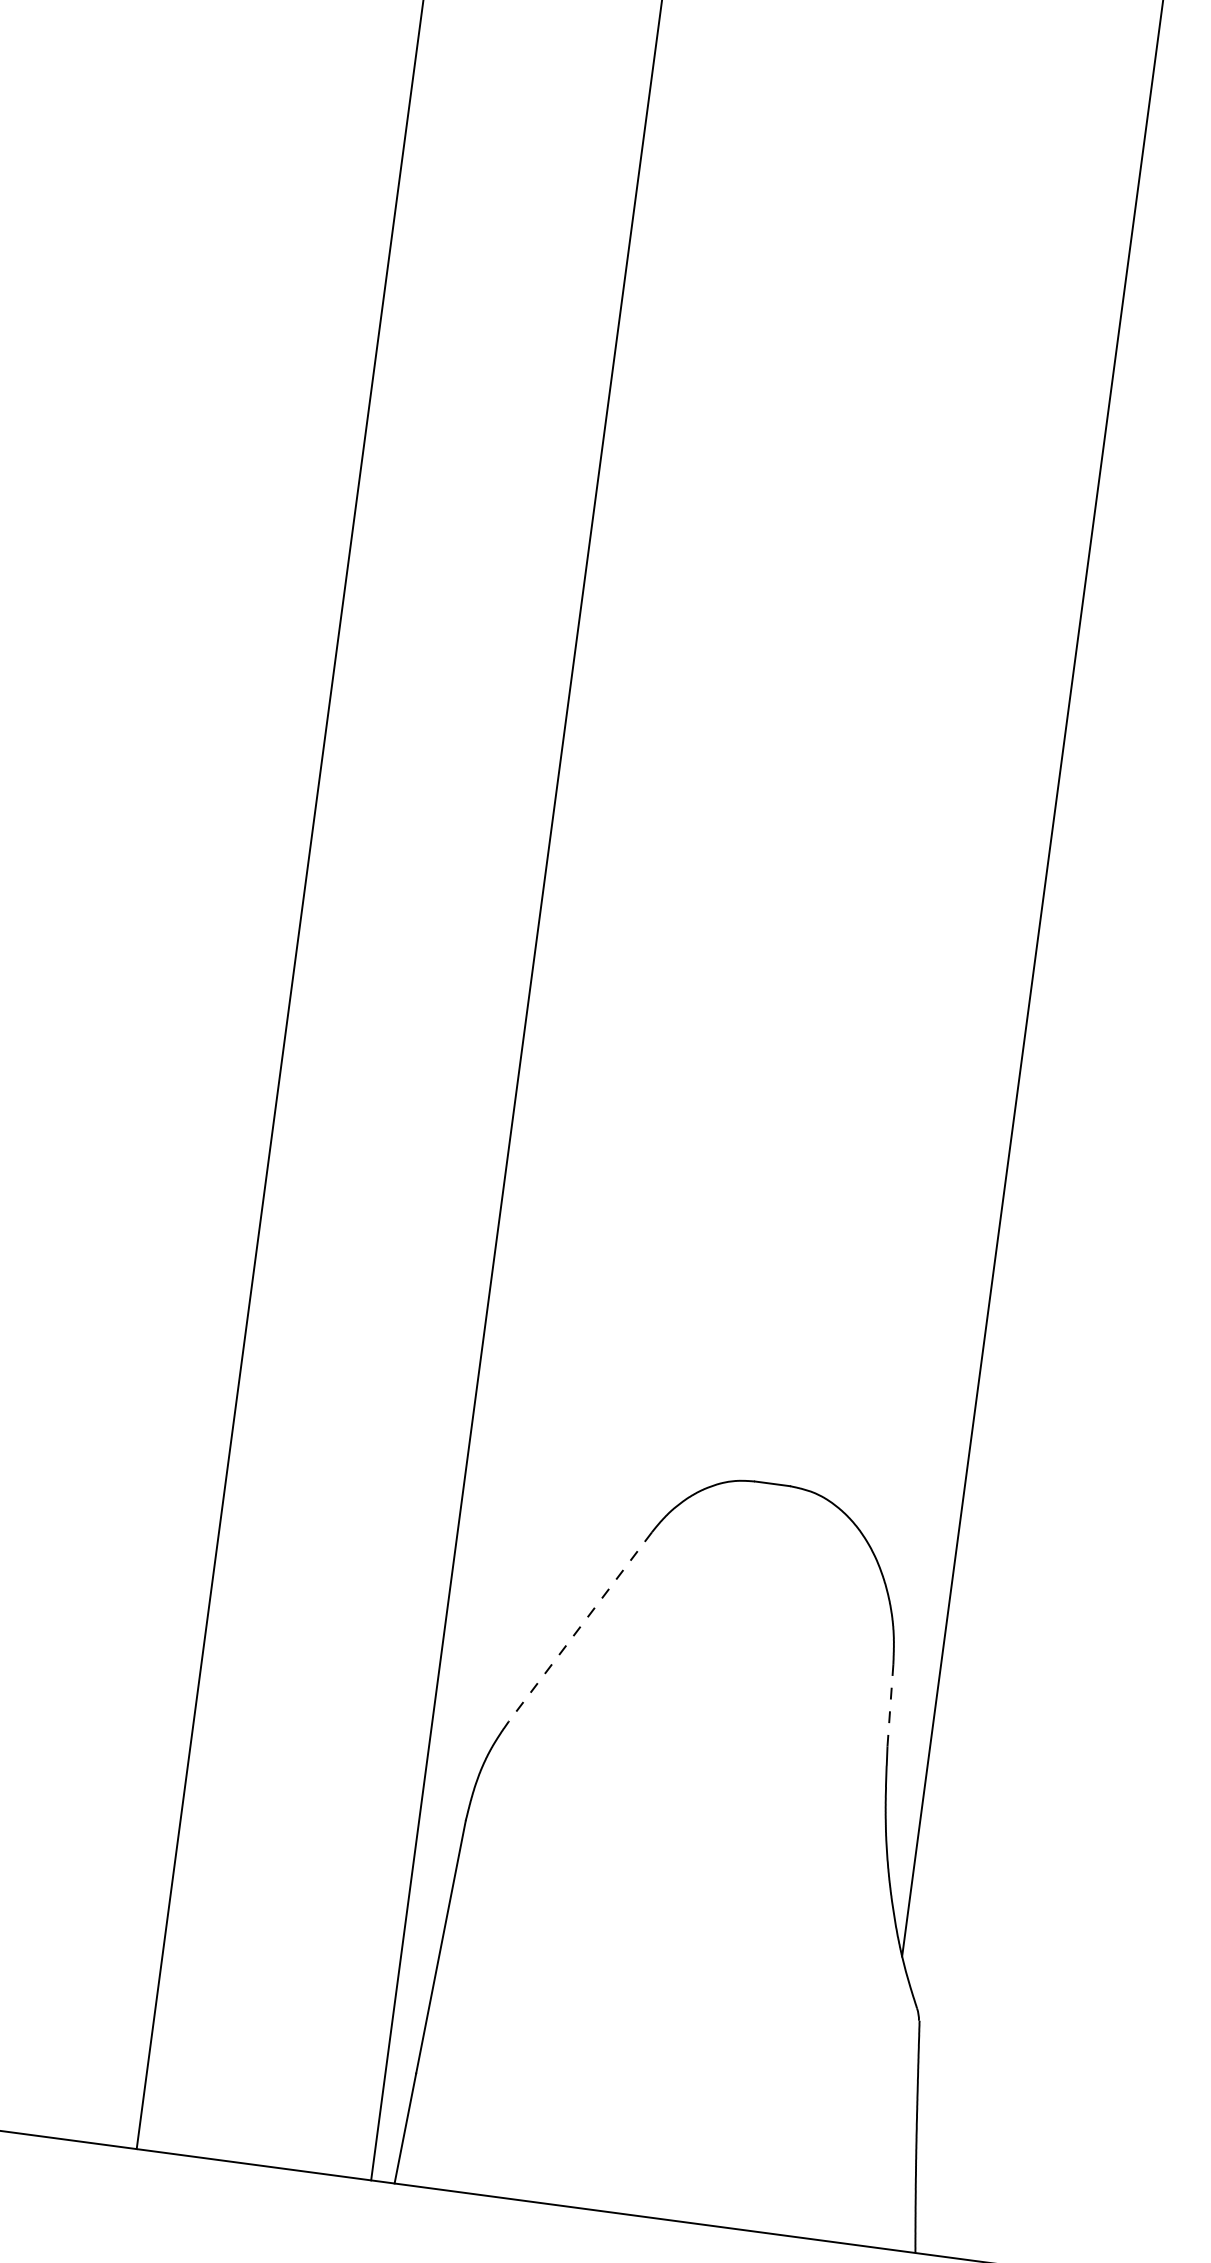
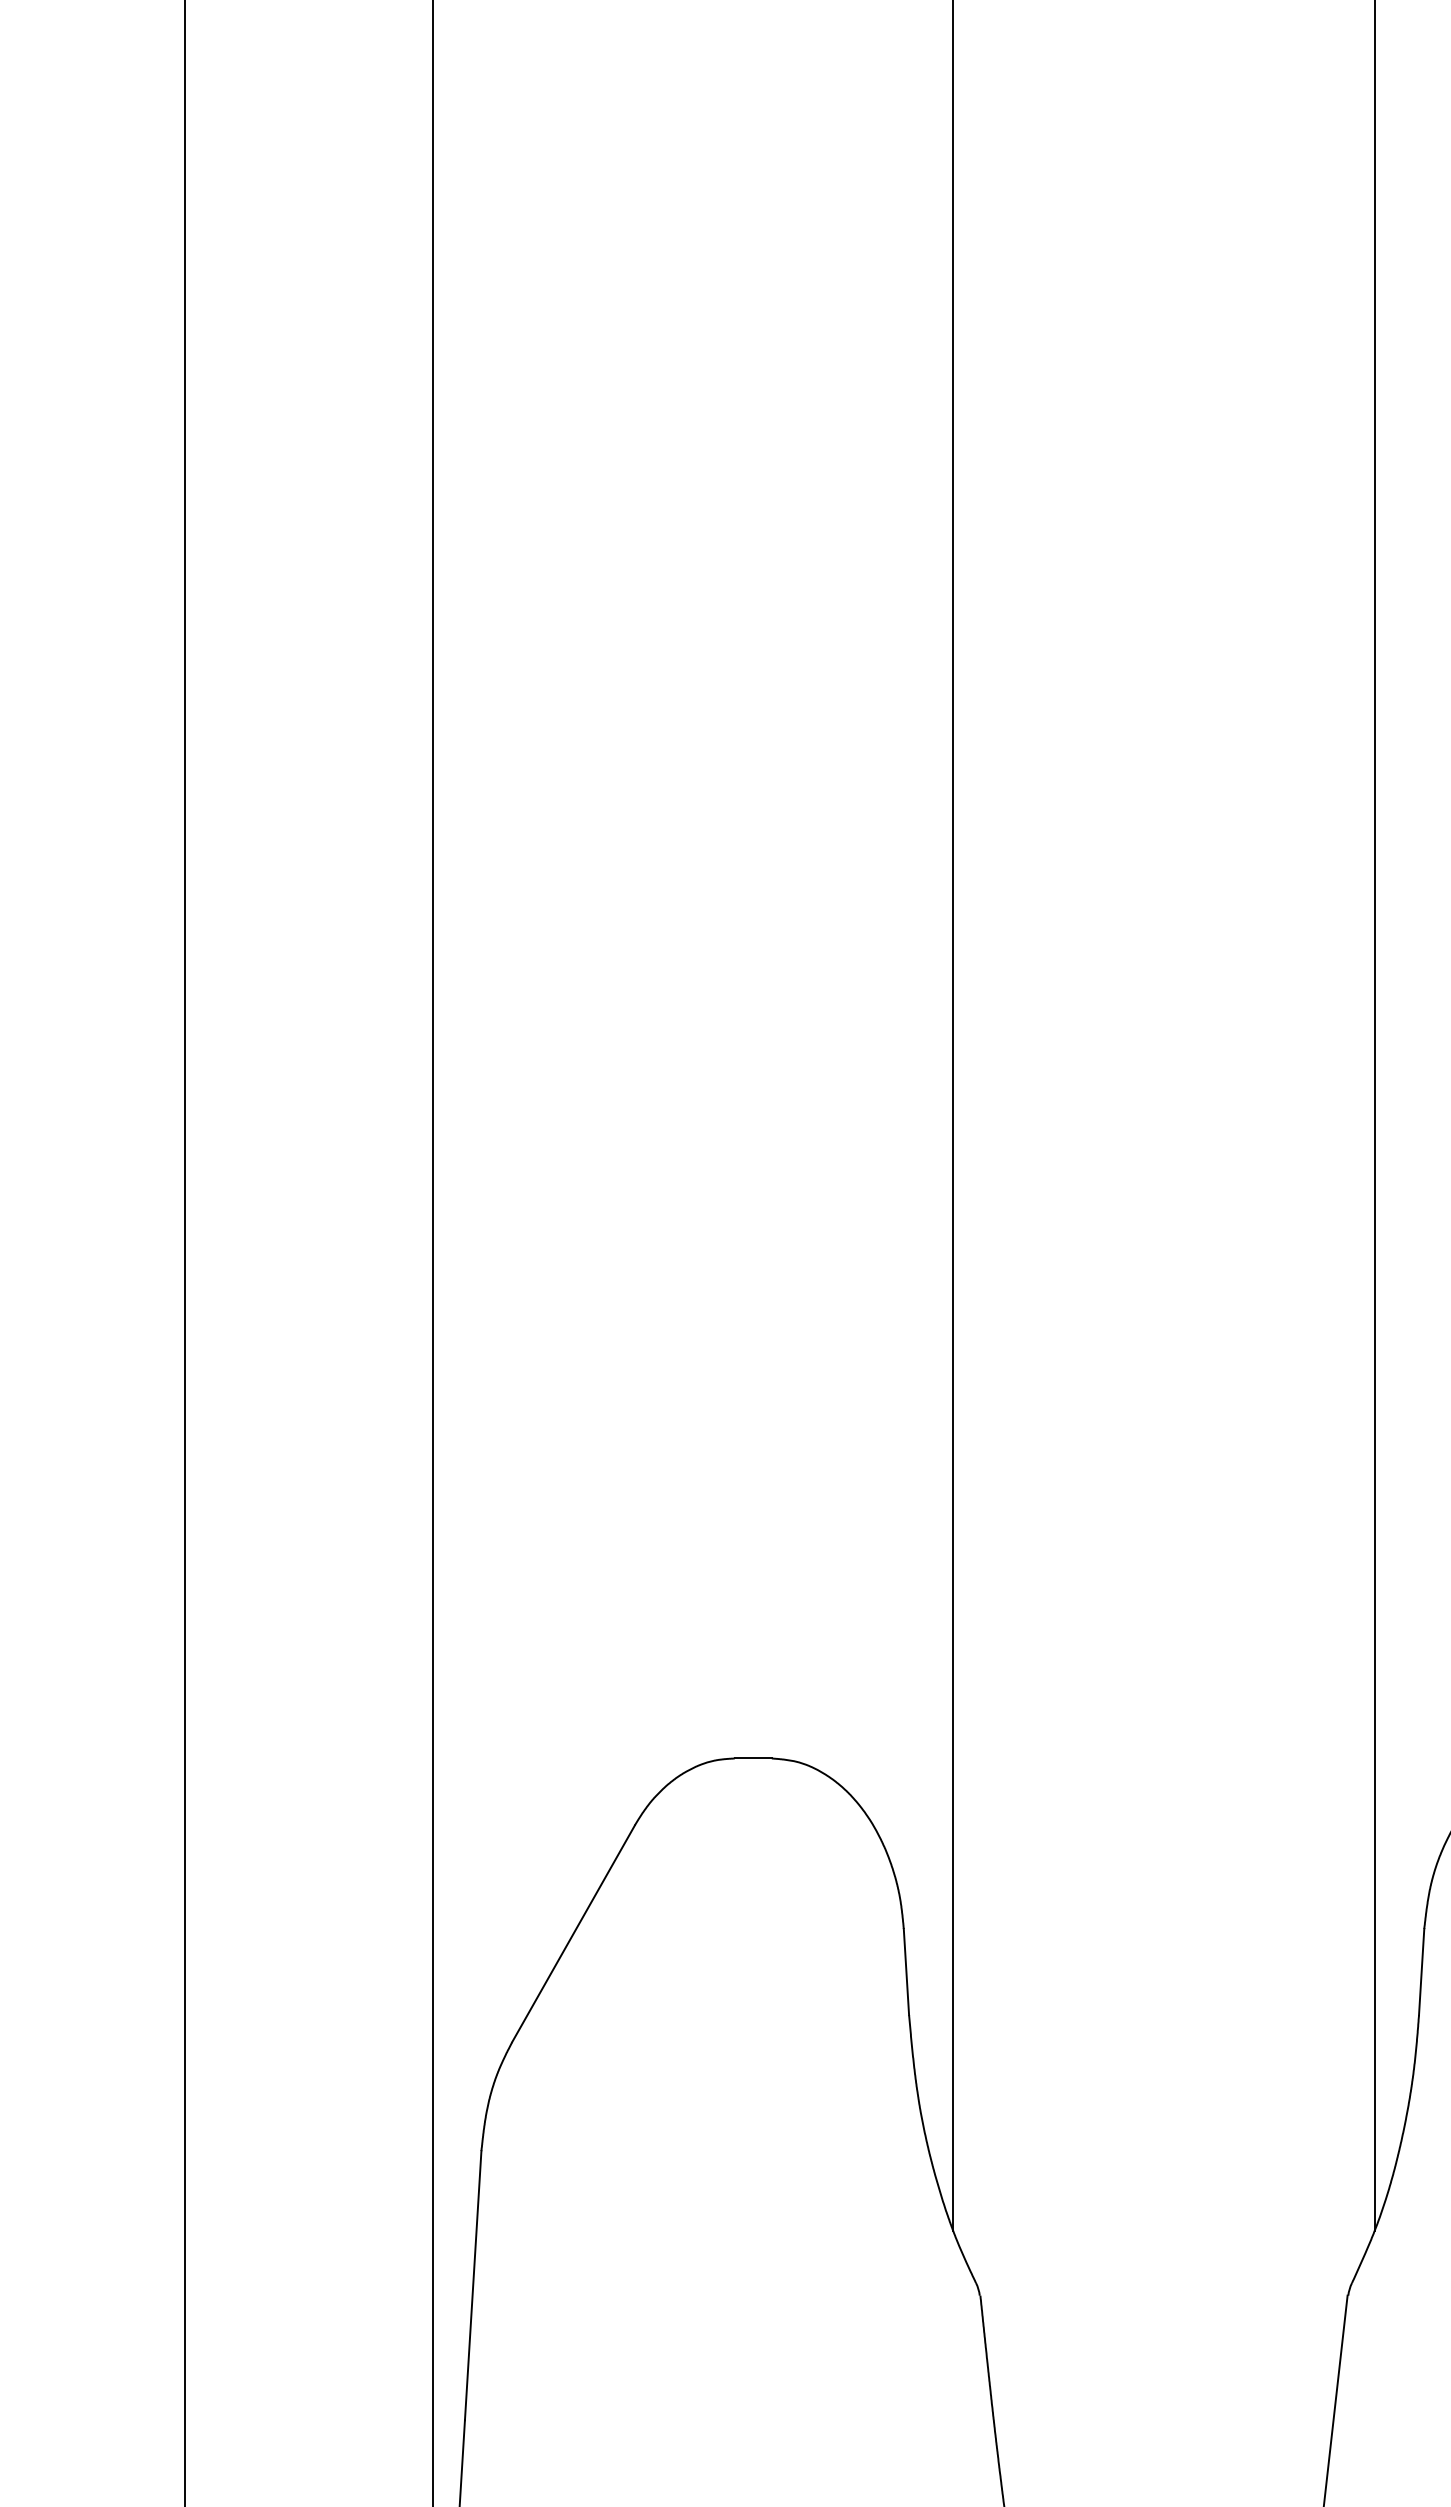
line: (580, 1627) -> (573, 1934), dashed -> solid
line: (890, 1705) -> (906, 1972), dashed -> solid

